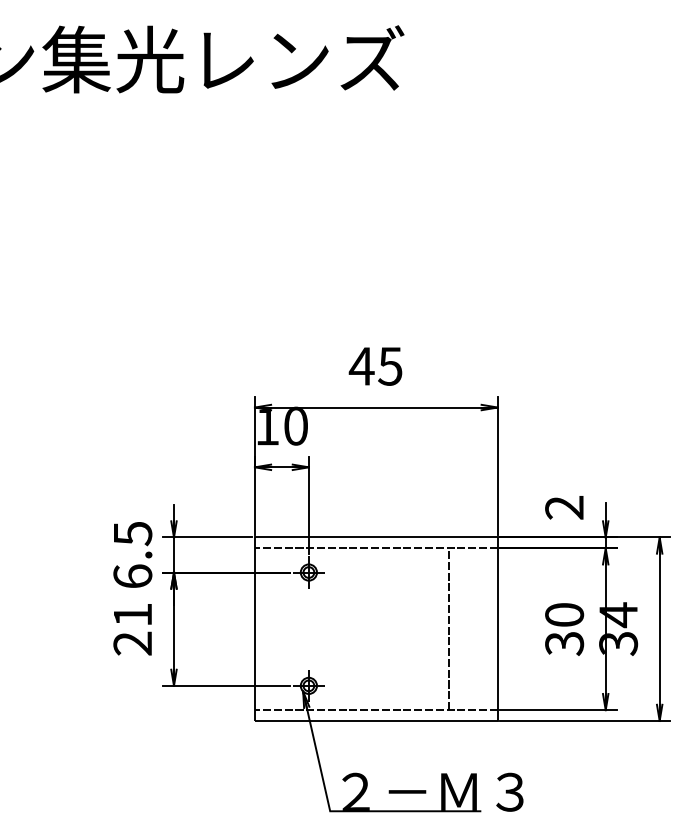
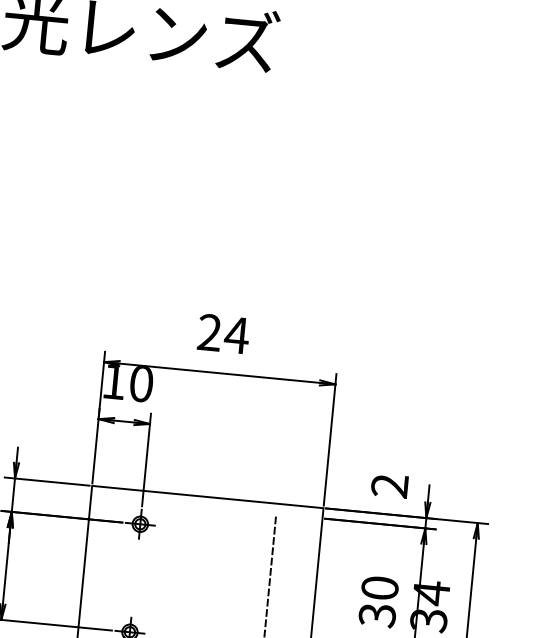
text: (375, 365) -> (222, 333), 45 -> 24
line: (375, 548) -> (206, 507), removed

